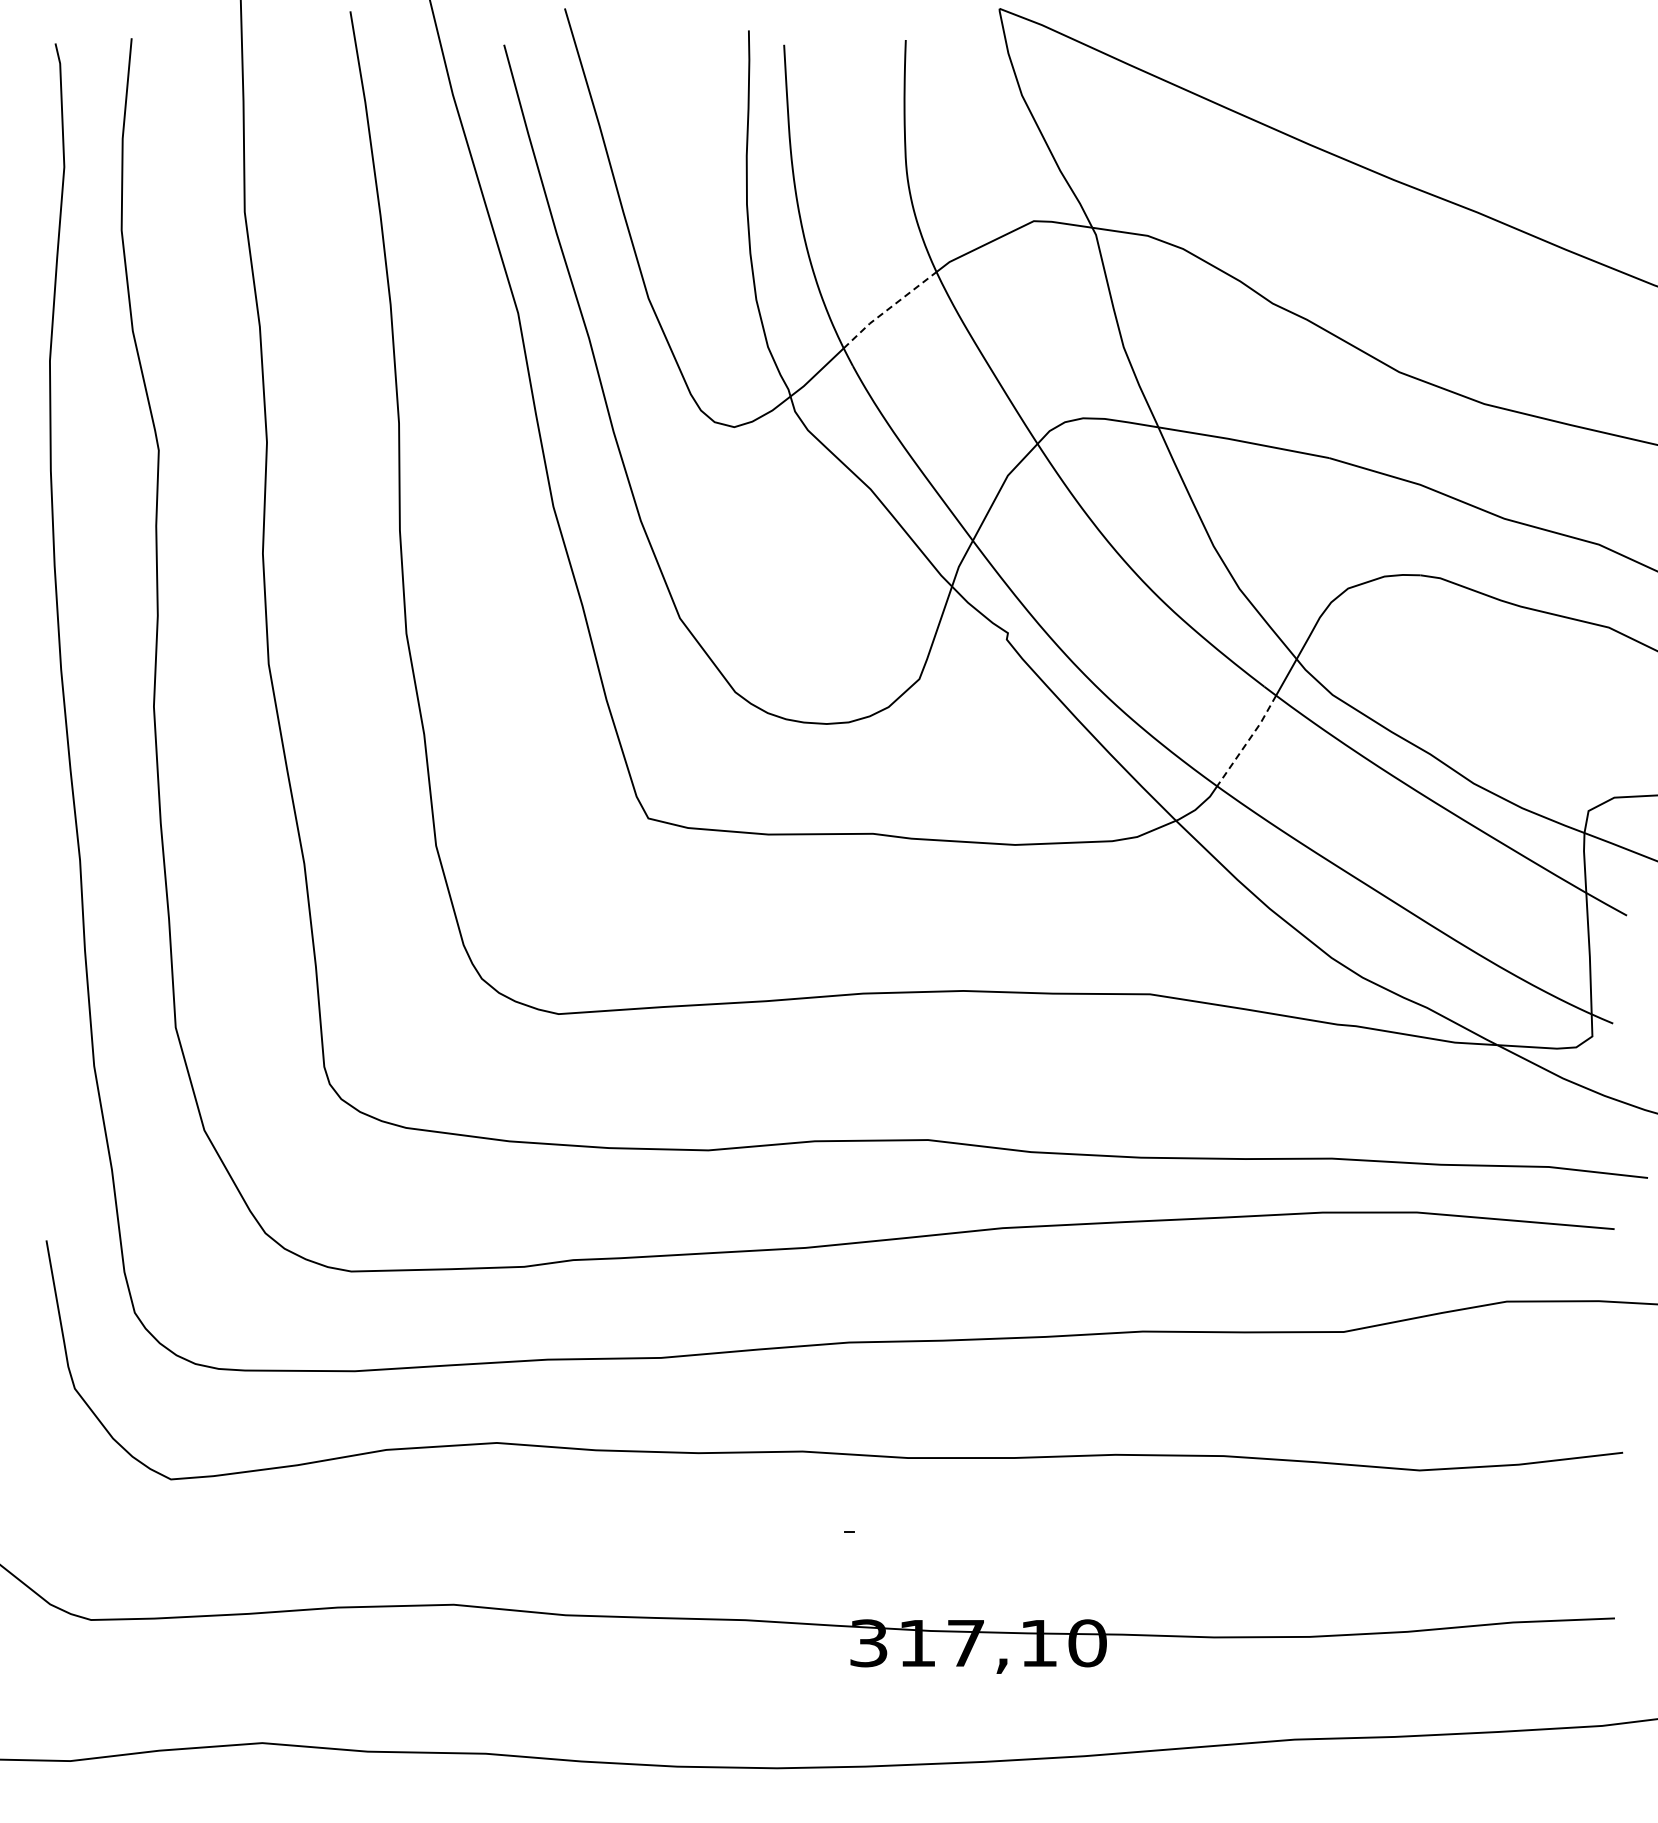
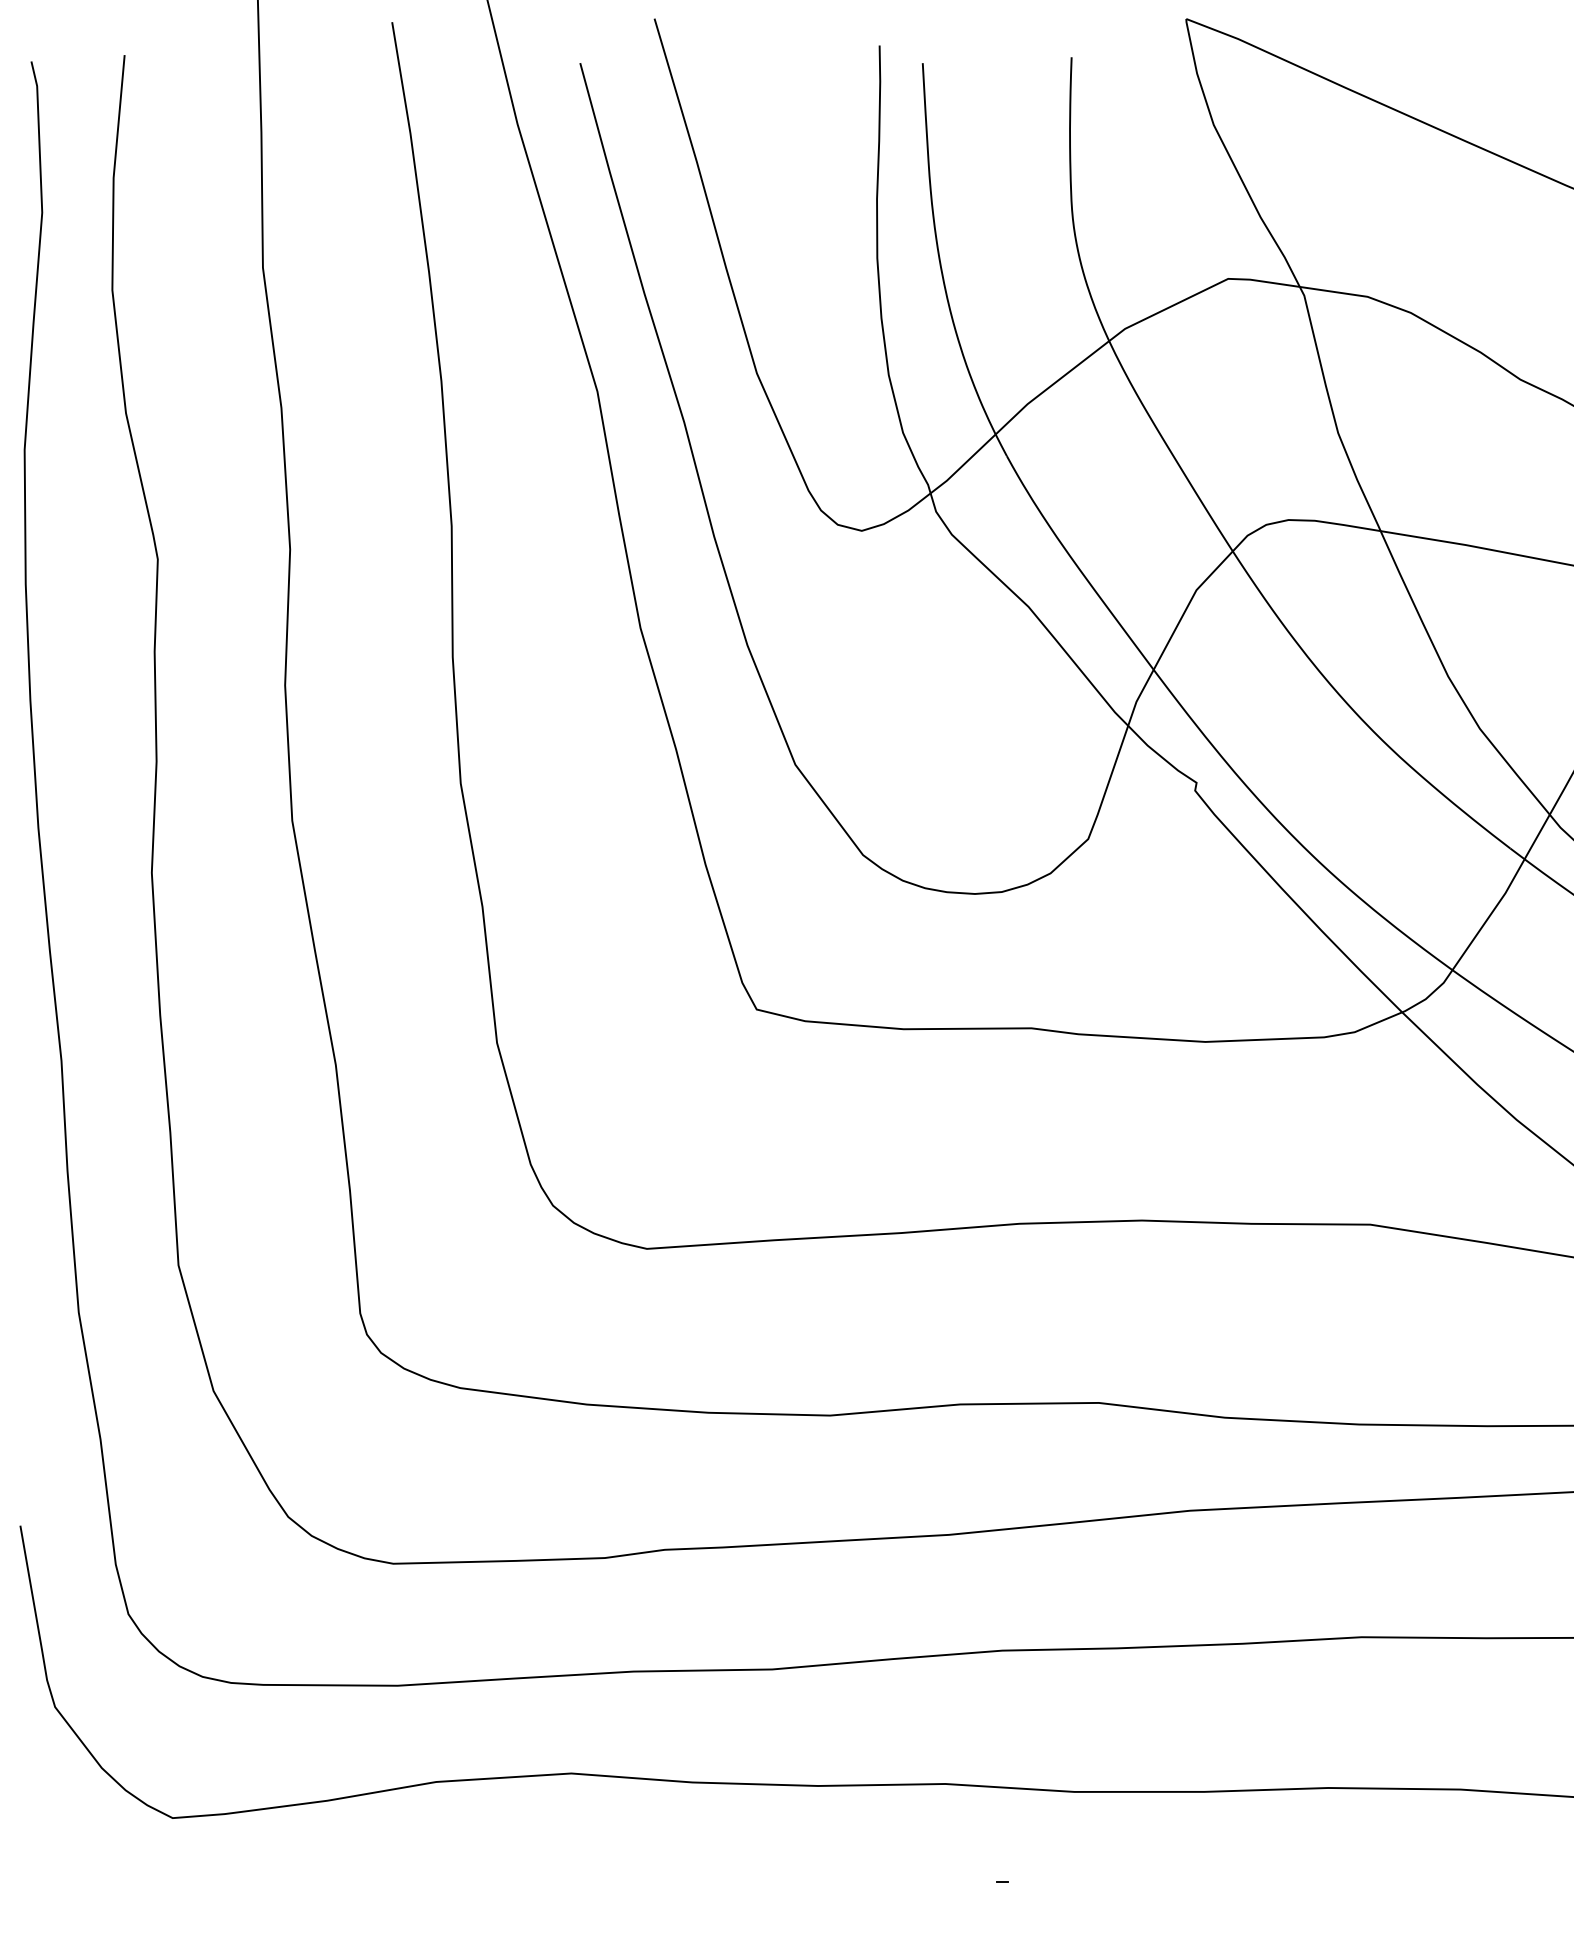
line: (888, 309) -> (1050, 386), dashed -> solid
line: (1248, 741) -> (1490, 915), dashed -> solid

